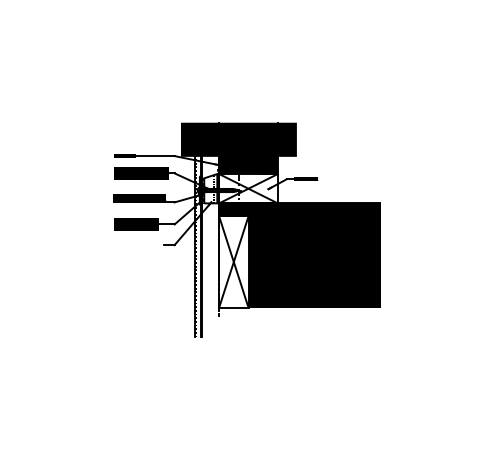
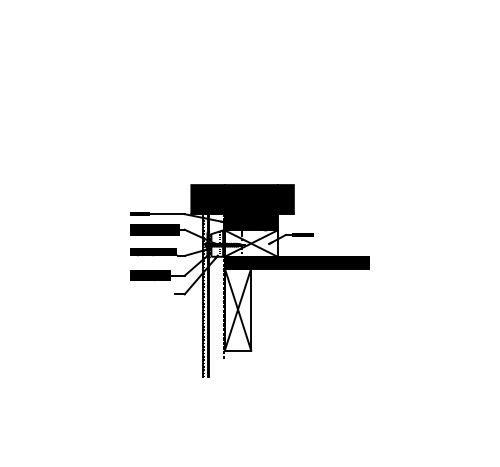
fill: (314, 261) -> (310, 309), removed

